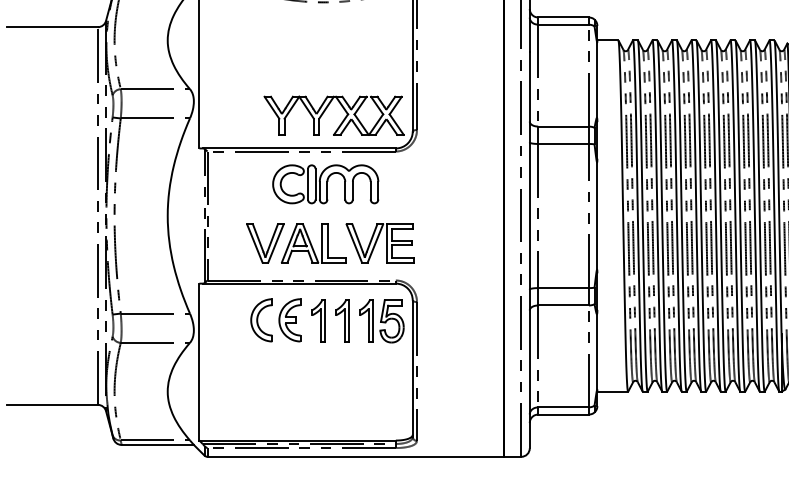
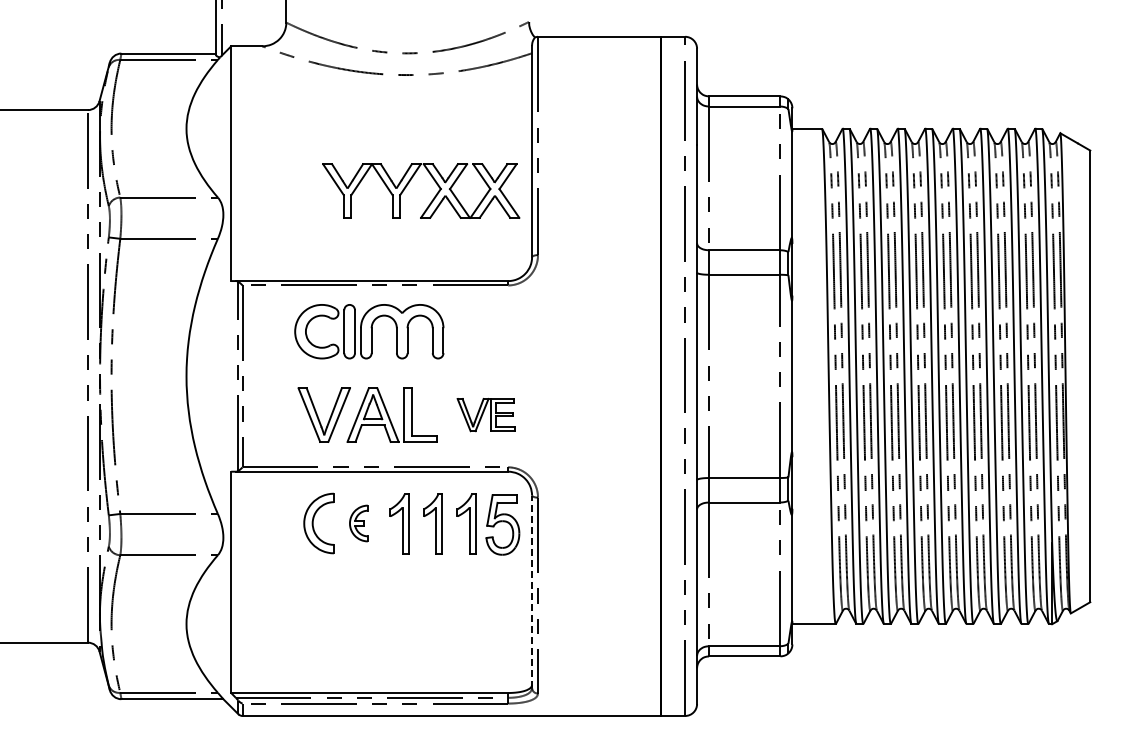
part: (325, 110) -> (409, 183), moved
part: (325, 184) -> (369, 331), moved
part: (379, 243) -> (485, 414), size x0.6
part: (289, 320) -> (358, 523), size x0.6
line: (413, 368) -> (532, 591), solid -> dashed

